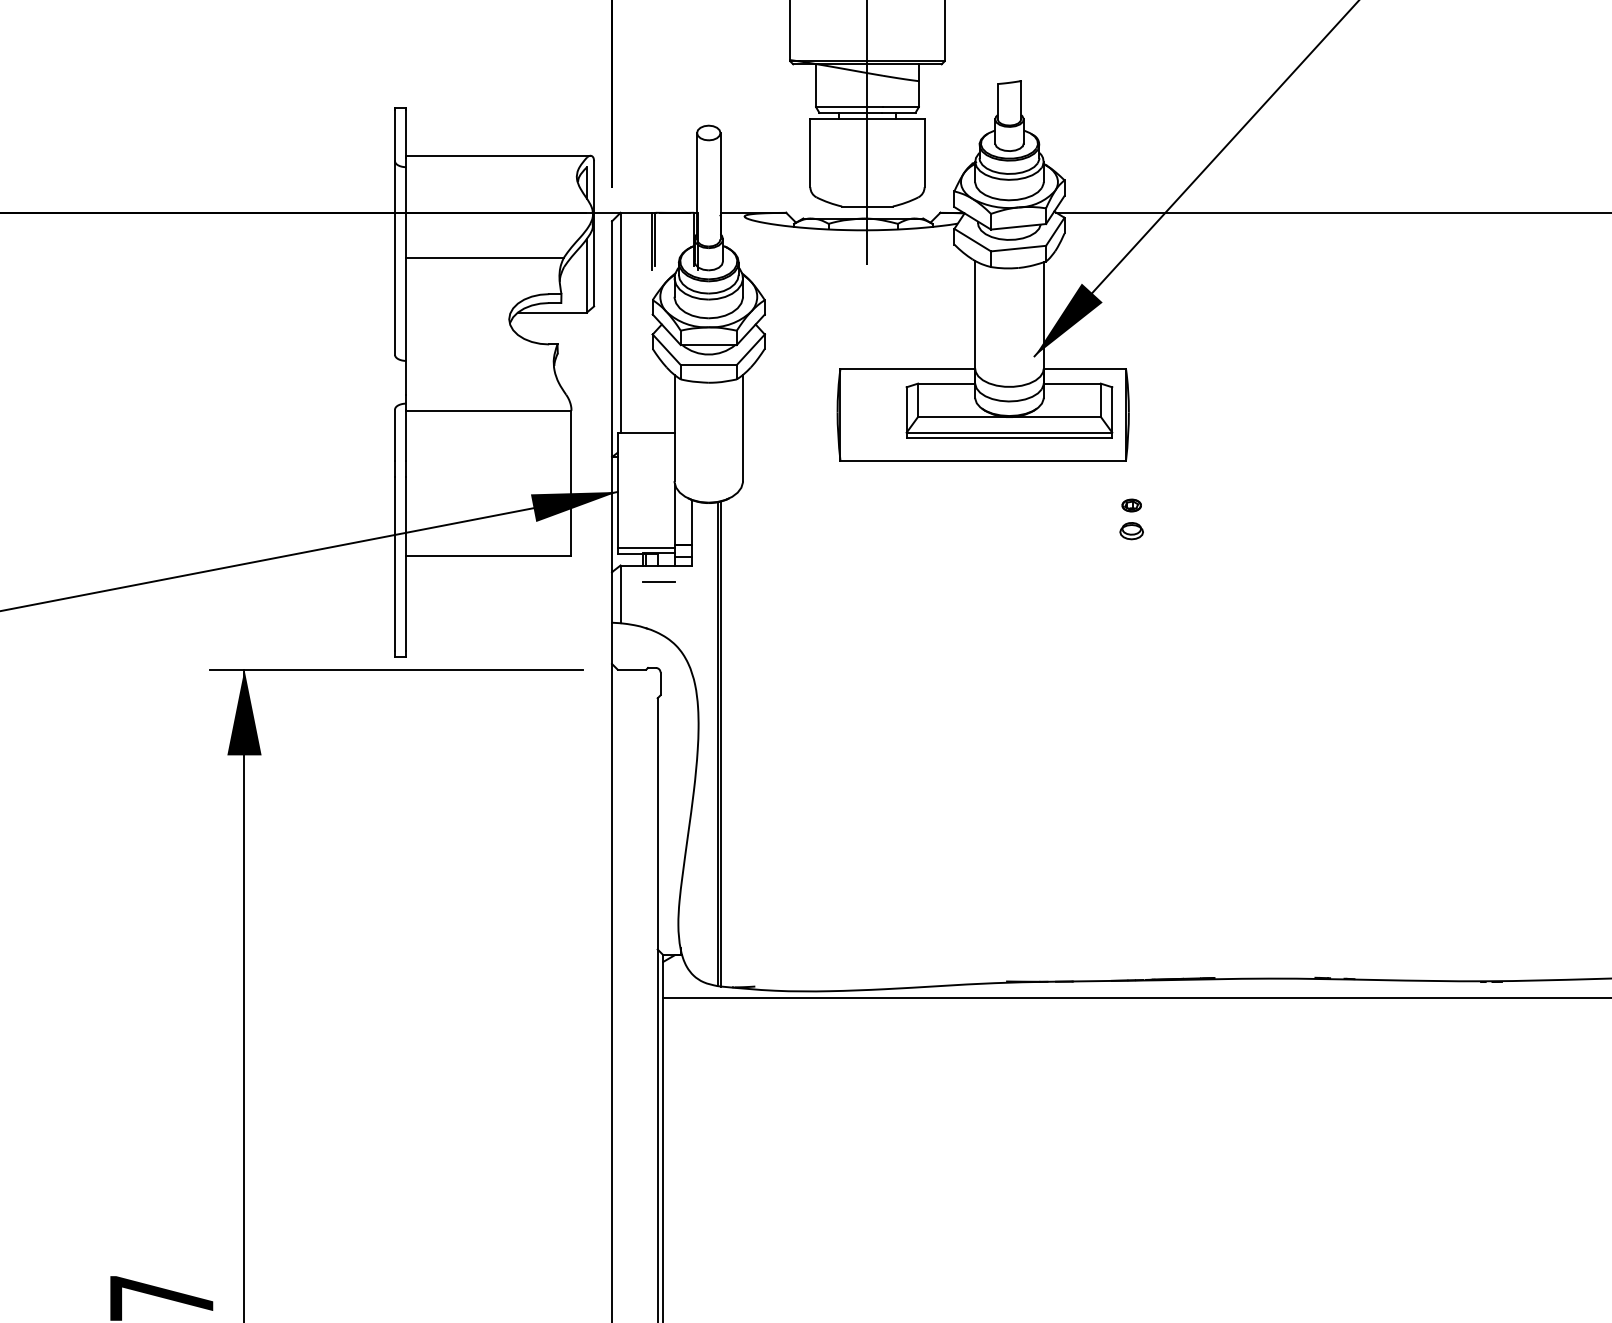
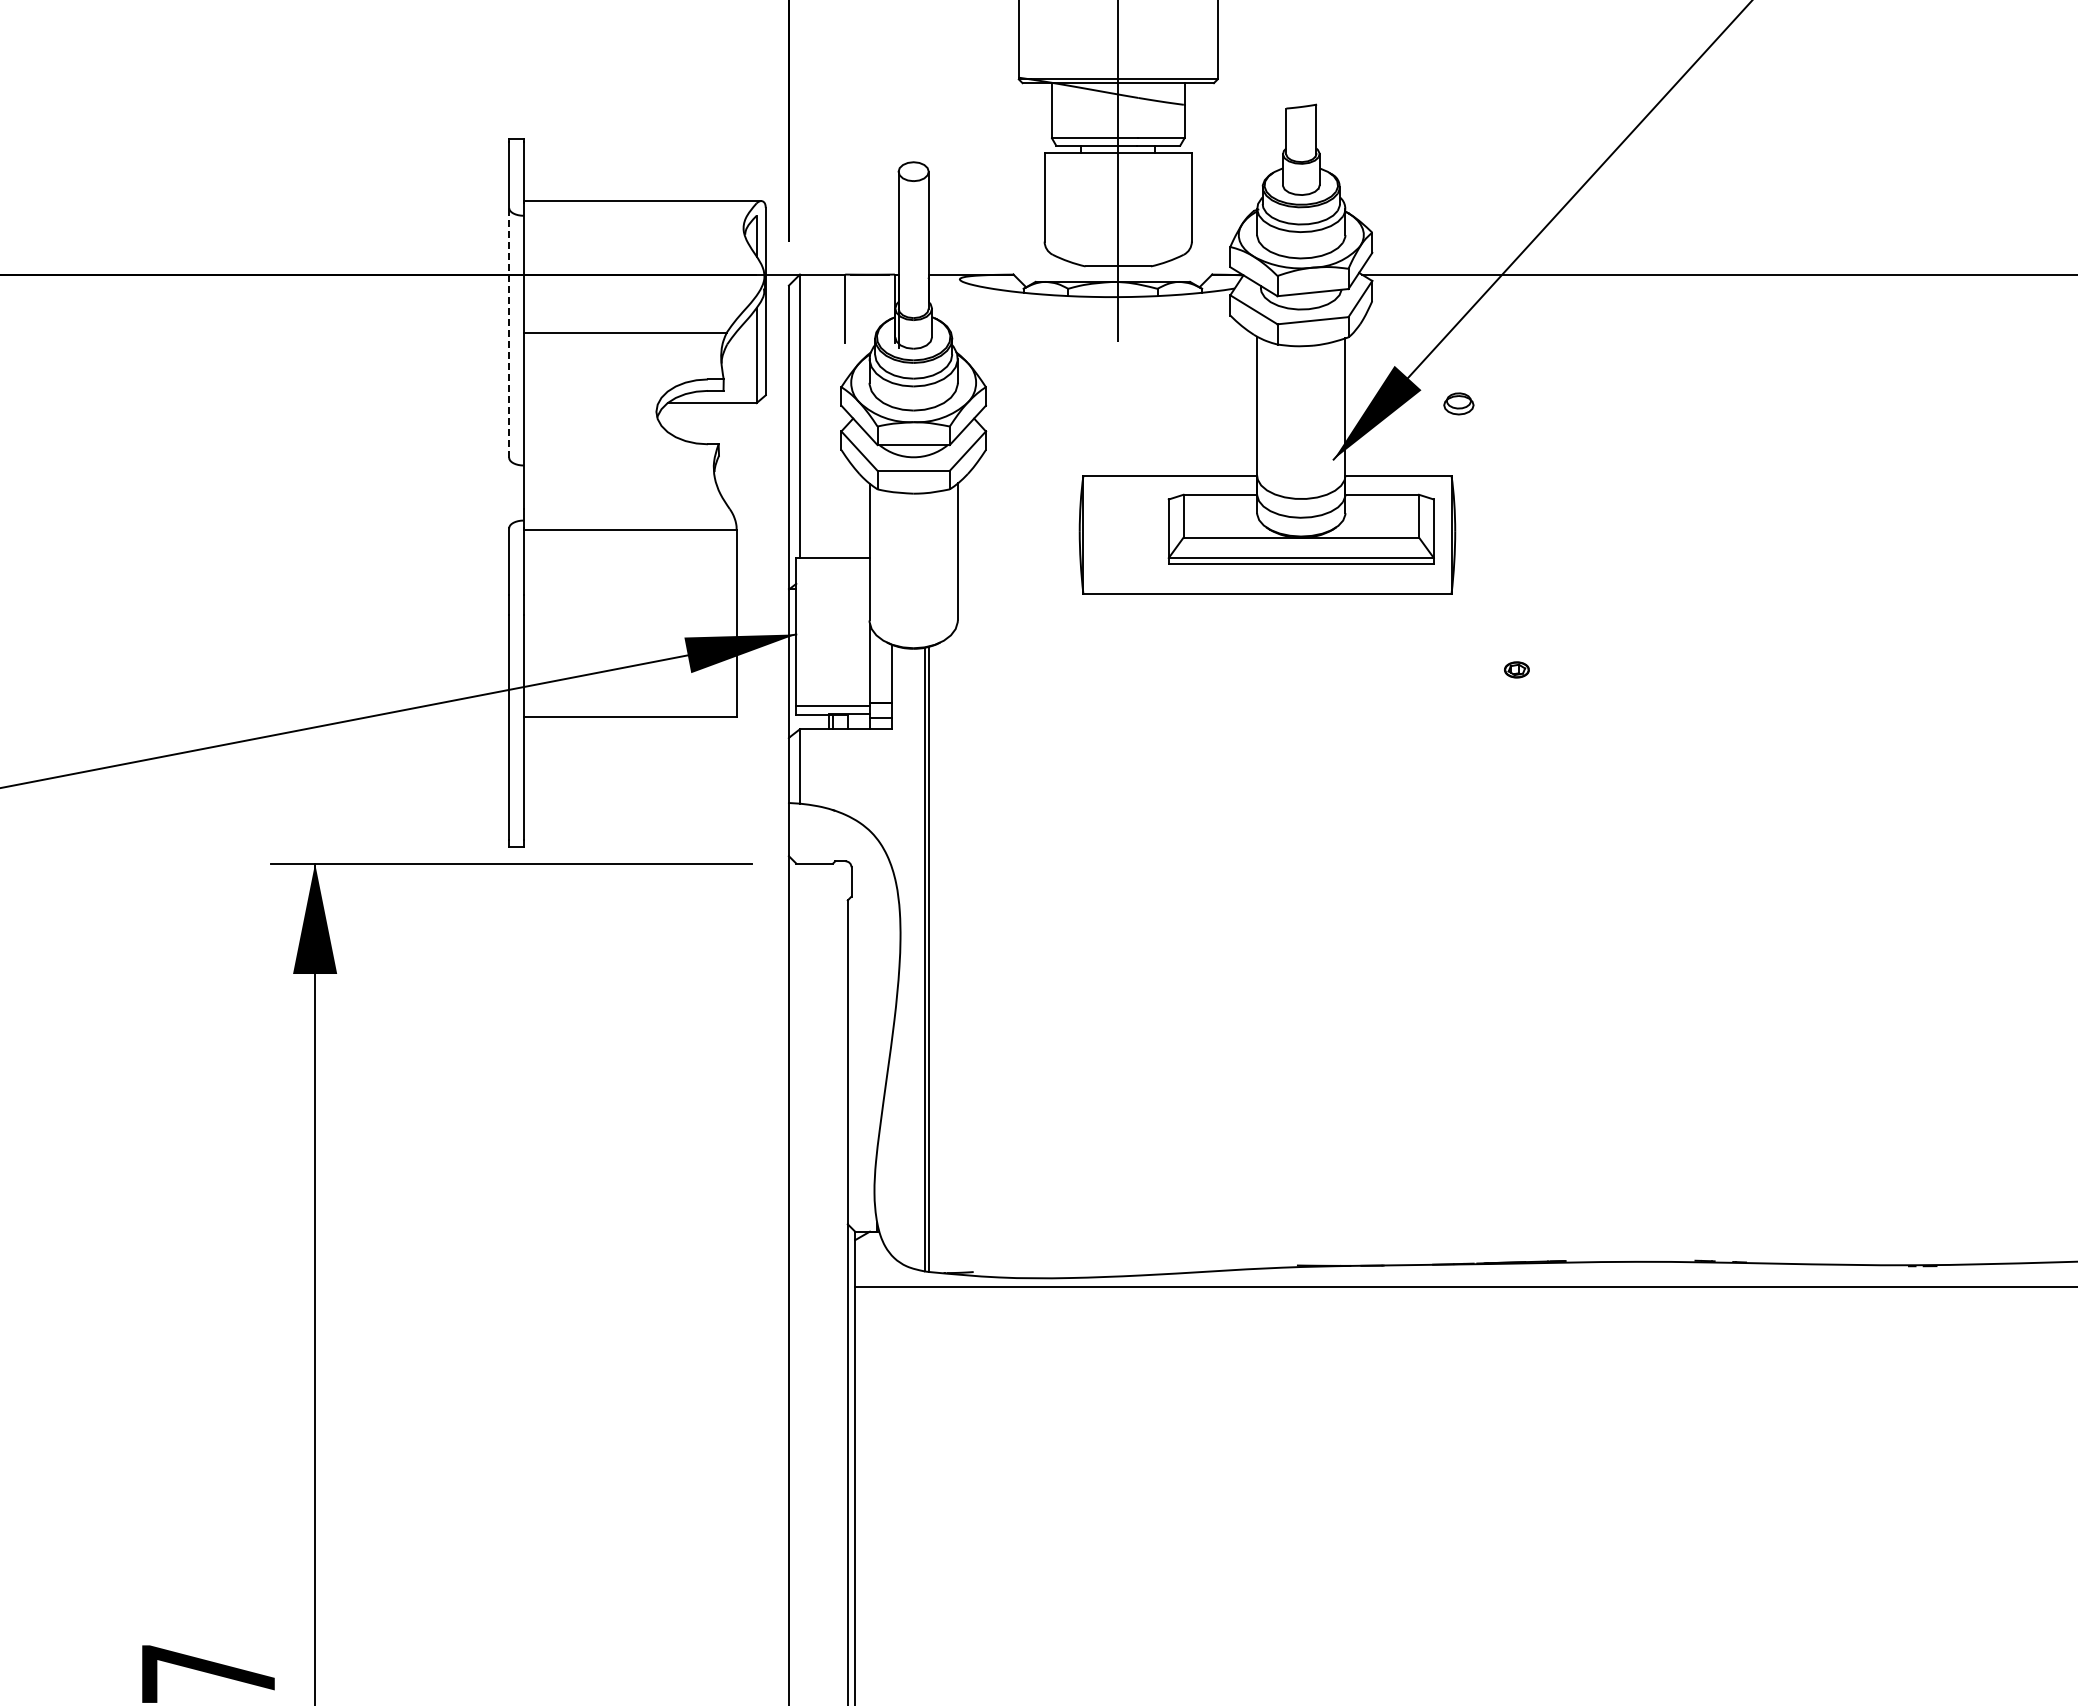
line: (652, 241) -> (840, 311), removed
line: (395, 257) -> (509, 332), solid -> dashed
part: (1131, 505) -> (1516, 669), moved
part: (1131, 530) -> (1458, 403), moved
line: (659, 581) -> (849, 750), removed

